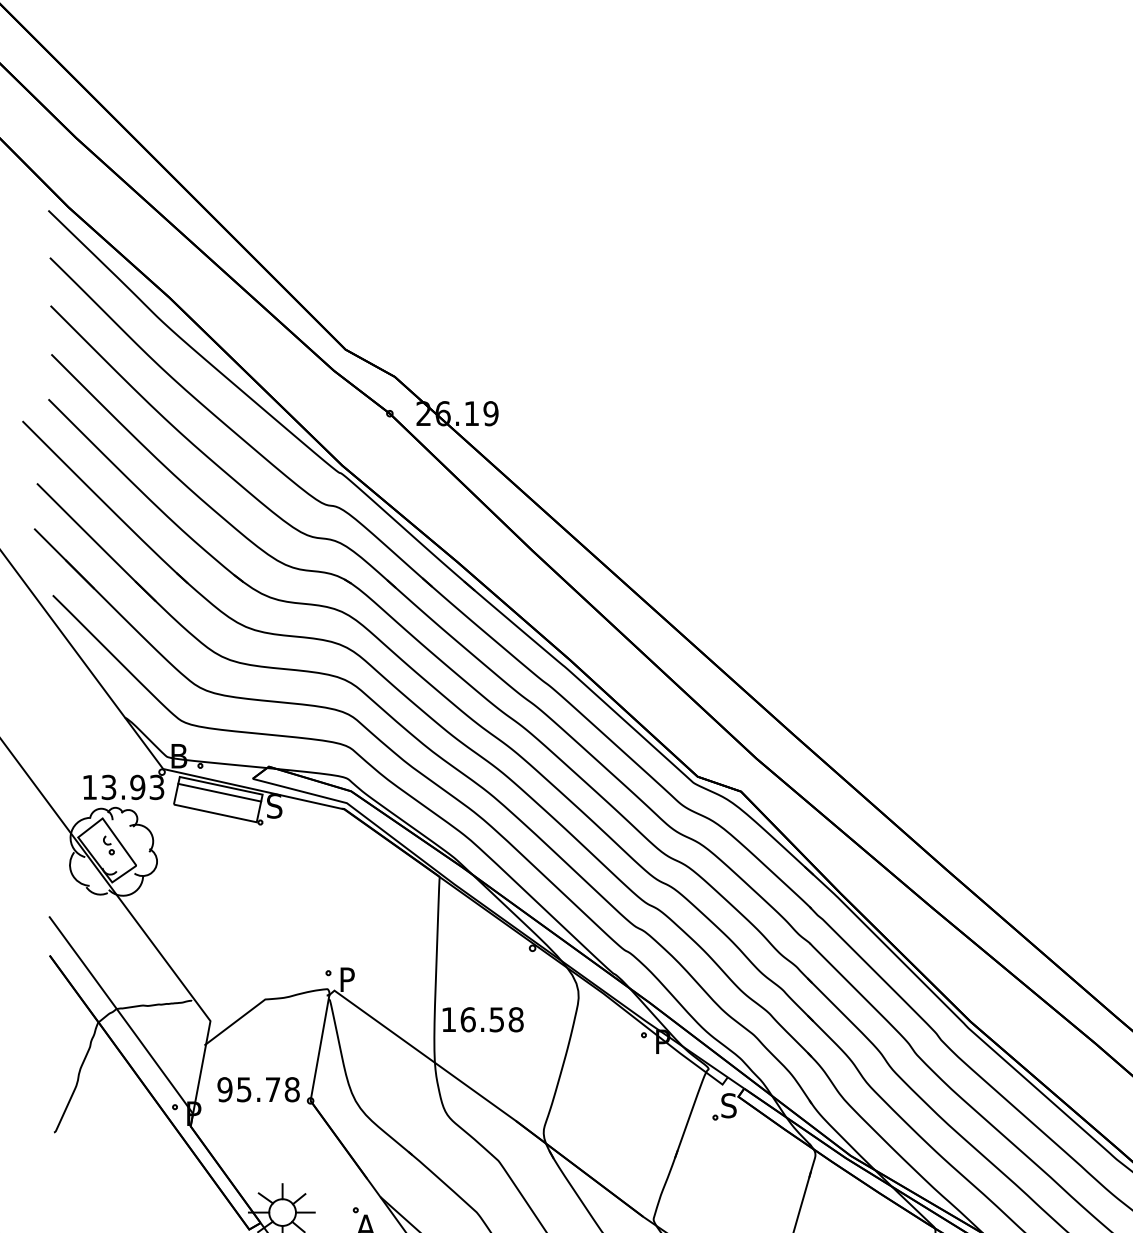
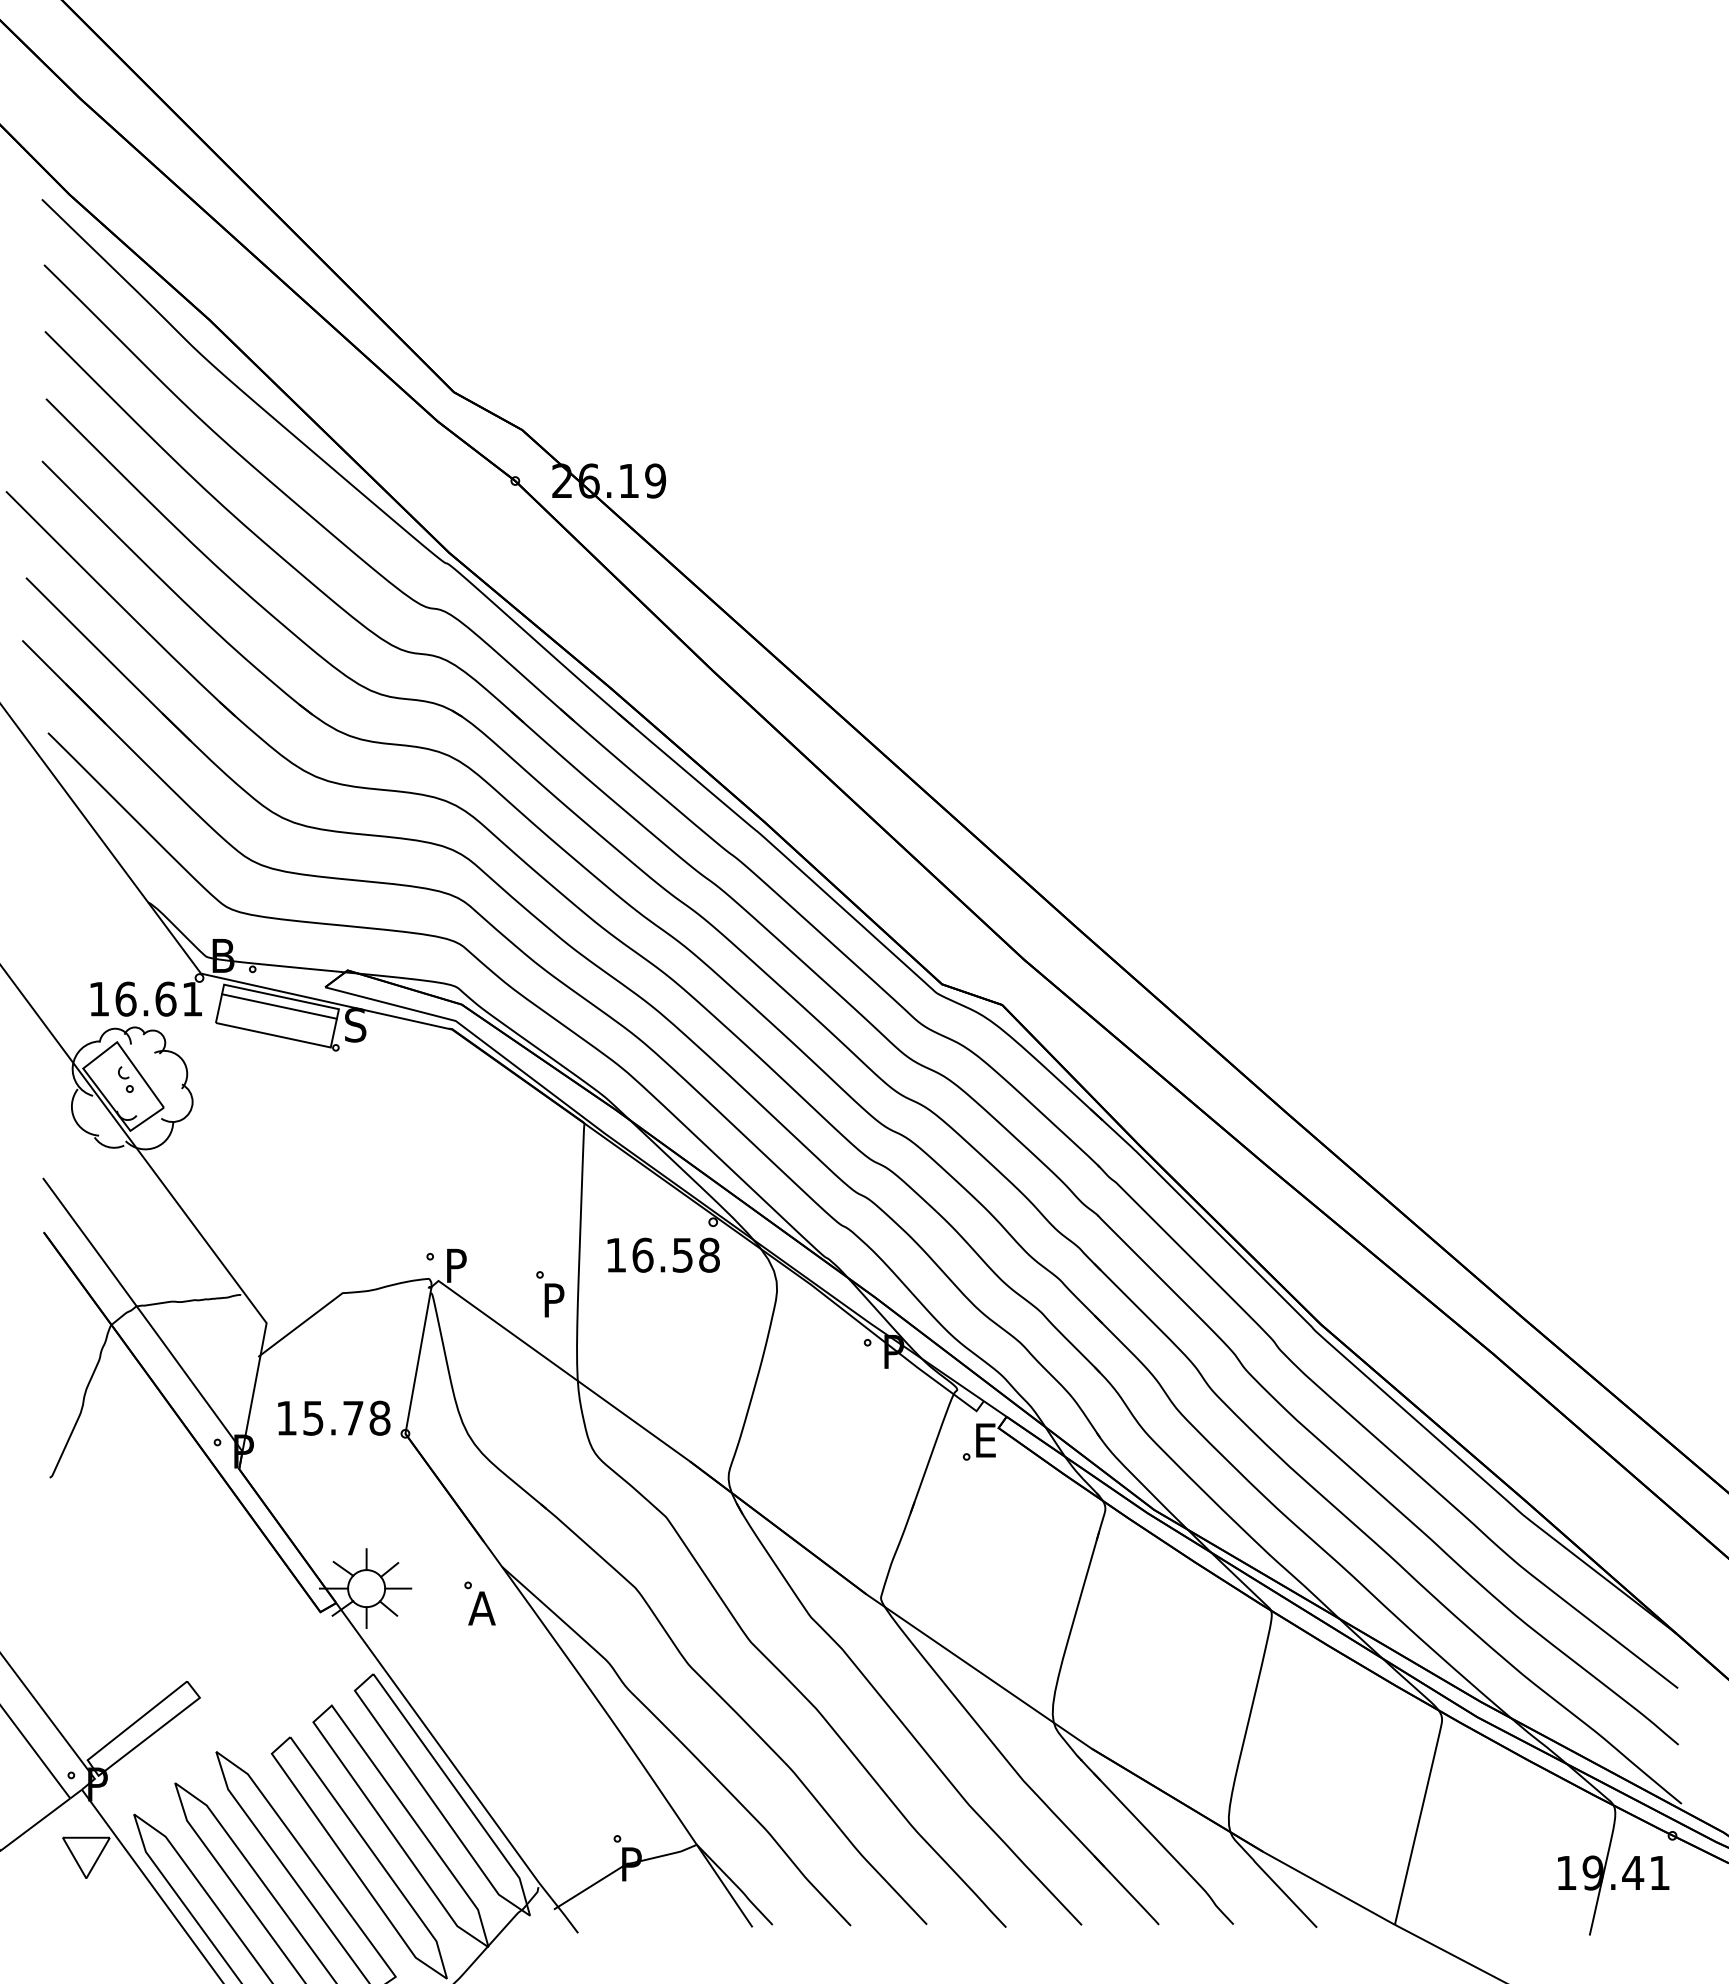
text: (132, 786) -> (158, 998), 13.93 -> 16.61
part: (415, 1000) -> (550, 1294), added
text: (483, 1019) -> (663, 1254), moved
text: (224, 1089) -> (286, 1417), 95.78 -> 15.78
text: (729, 1105) -> (985, 1440), S -> E

